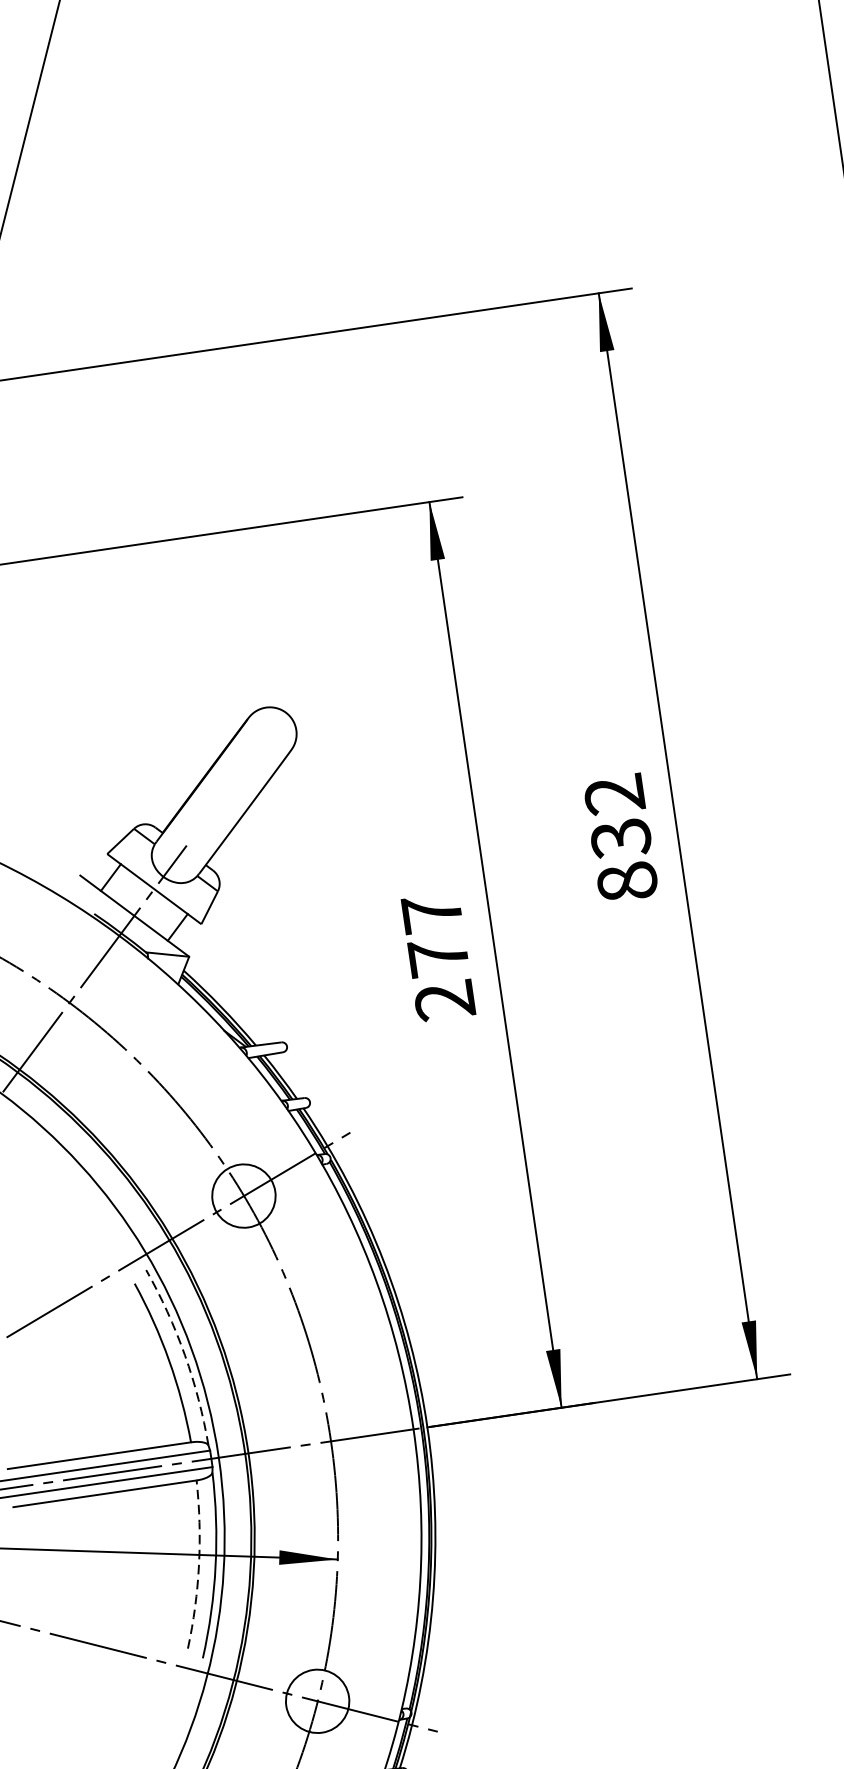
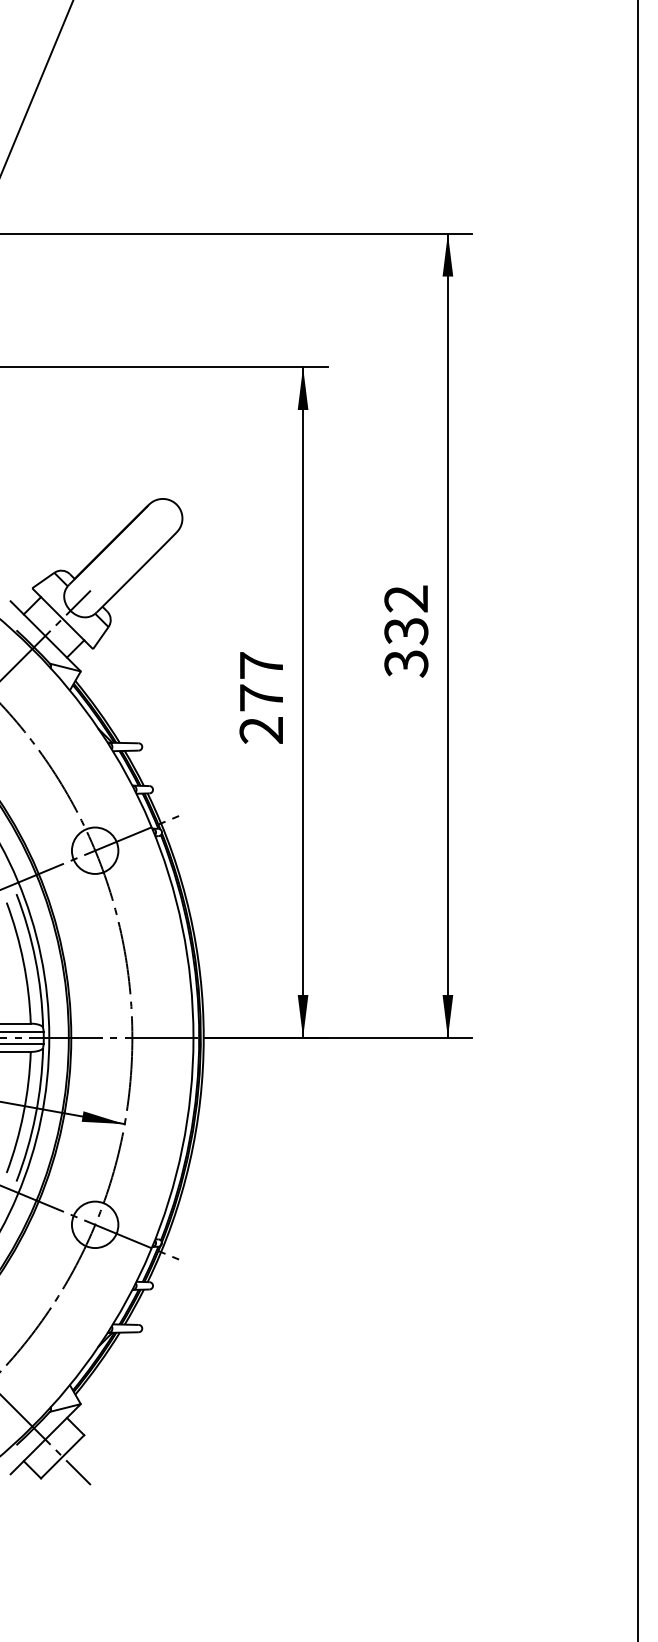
text: (627, 881) -> (406, 663), 832 -> 332
arc: (184, 1354) -> (35, 959), dashed -> solid
arc: (198, 1565) -> (23, 1113), dashed -> solid

